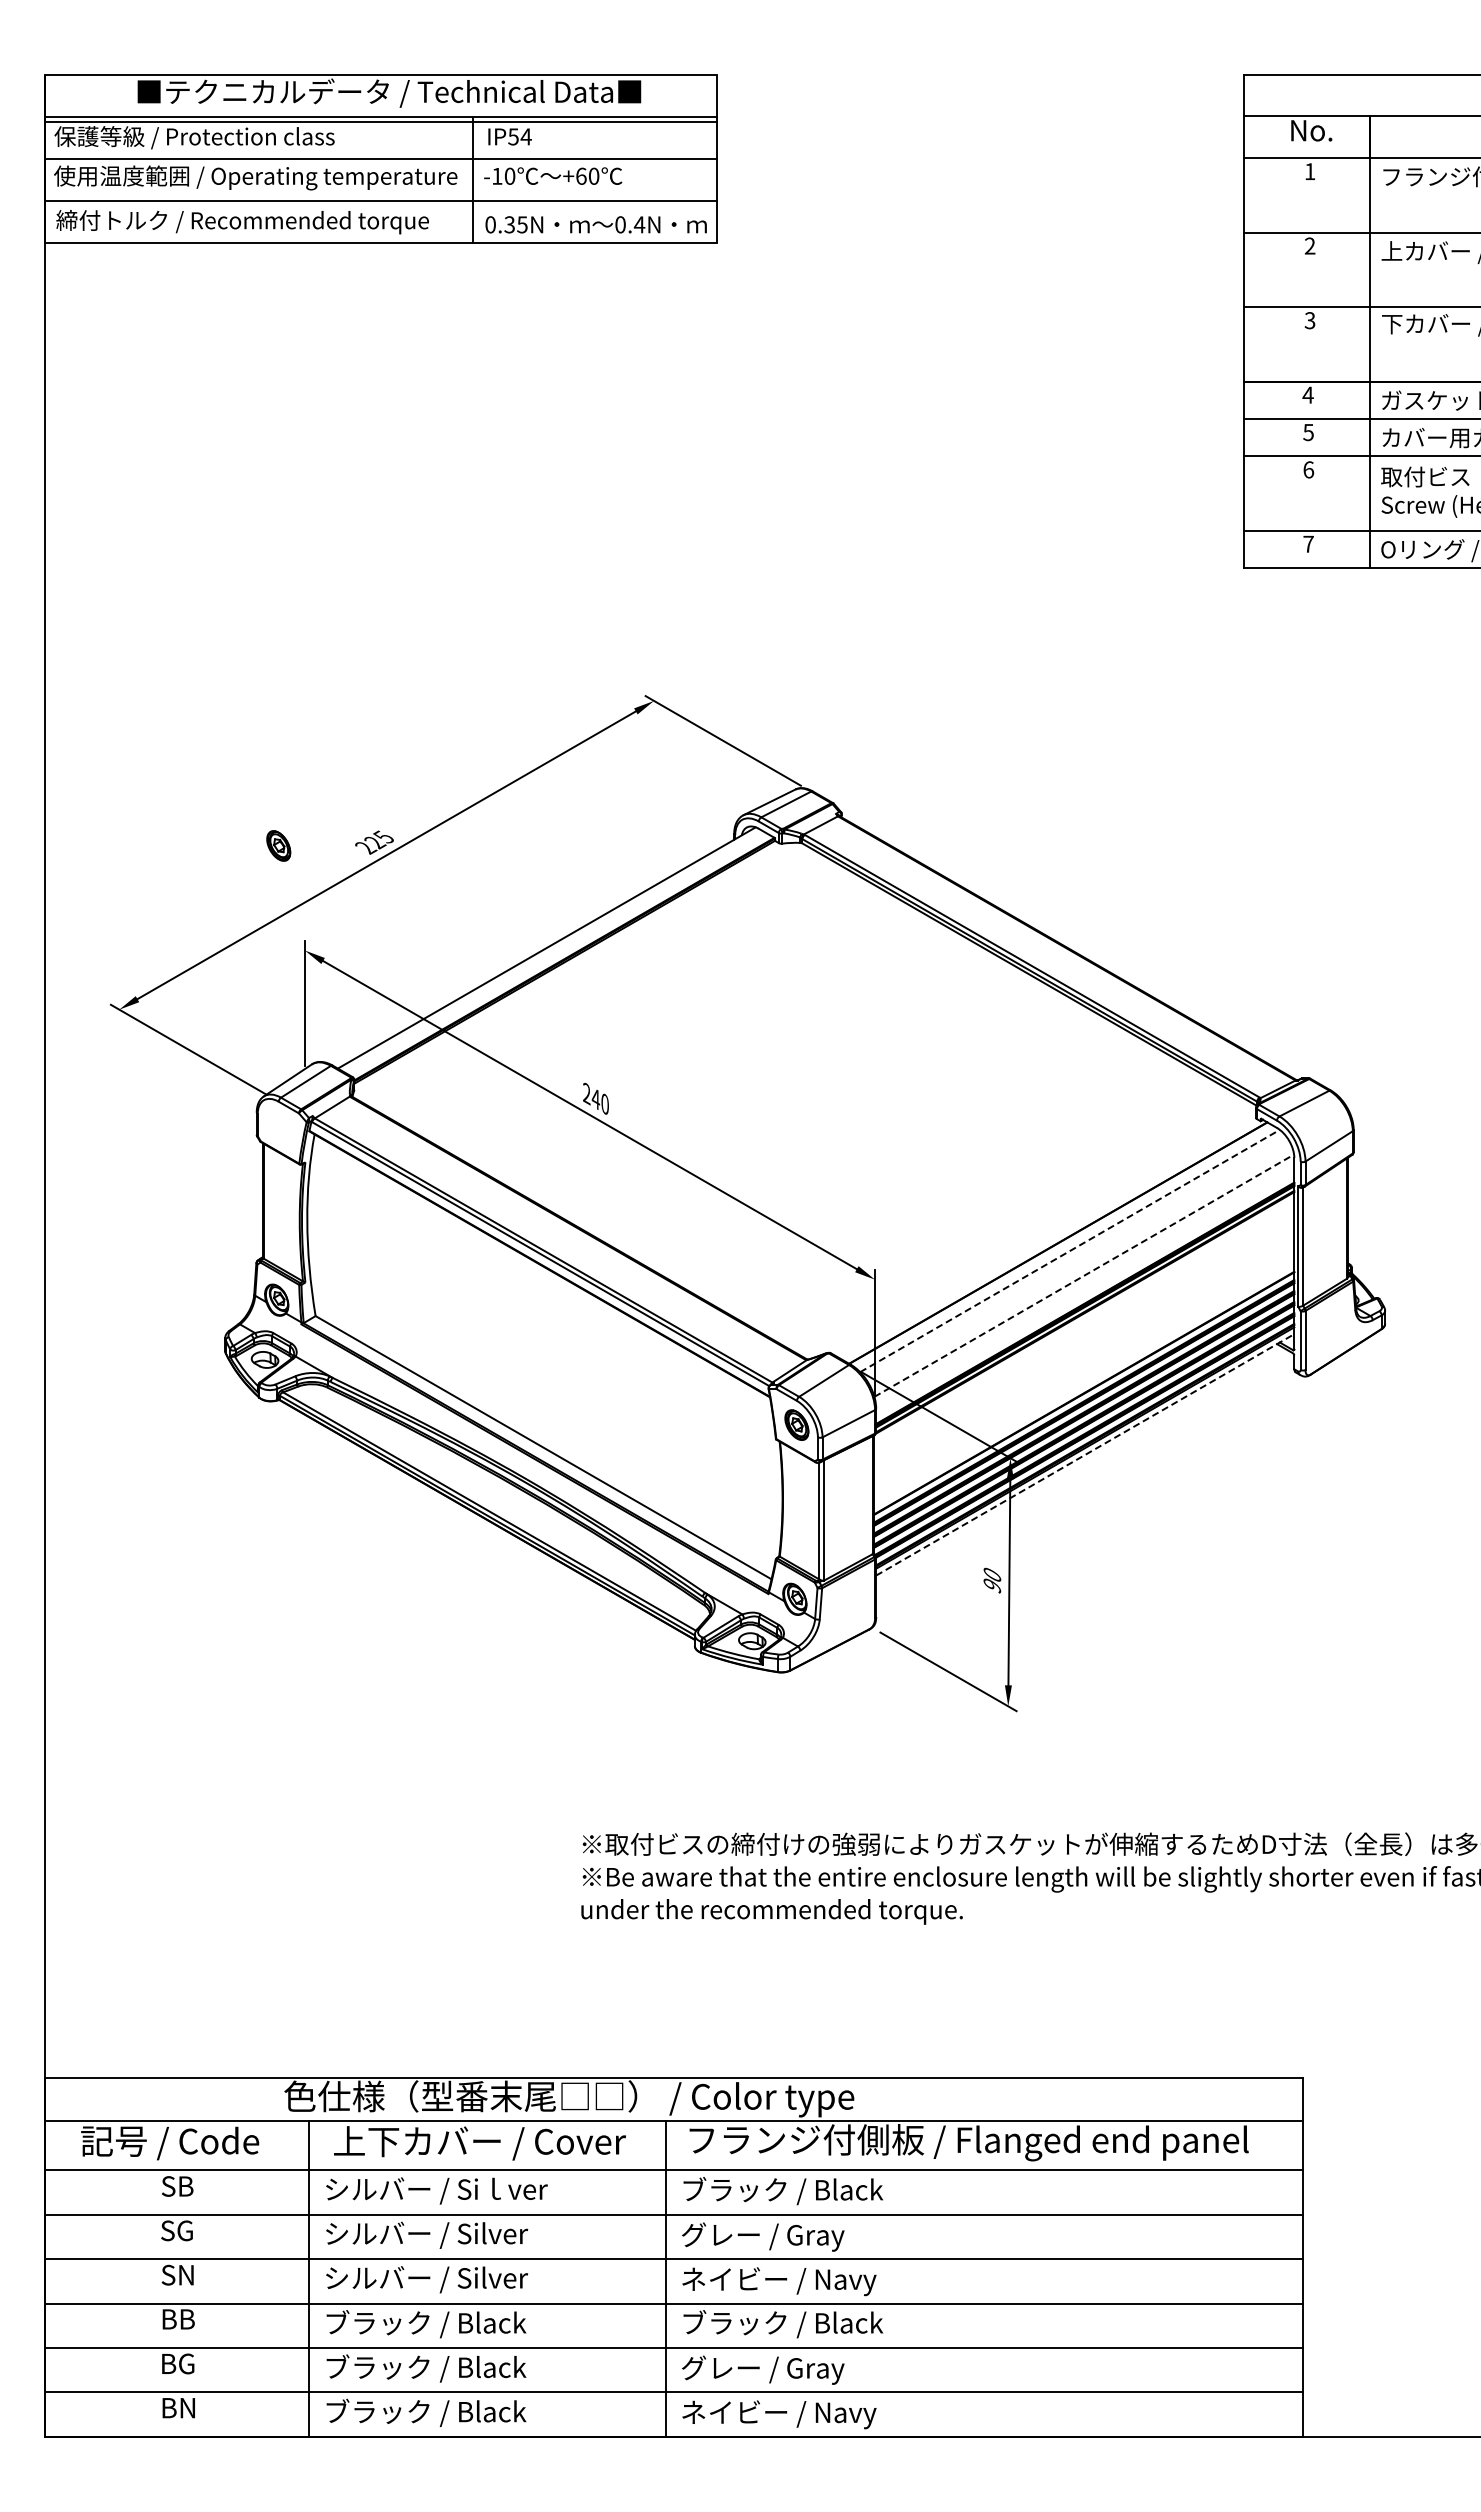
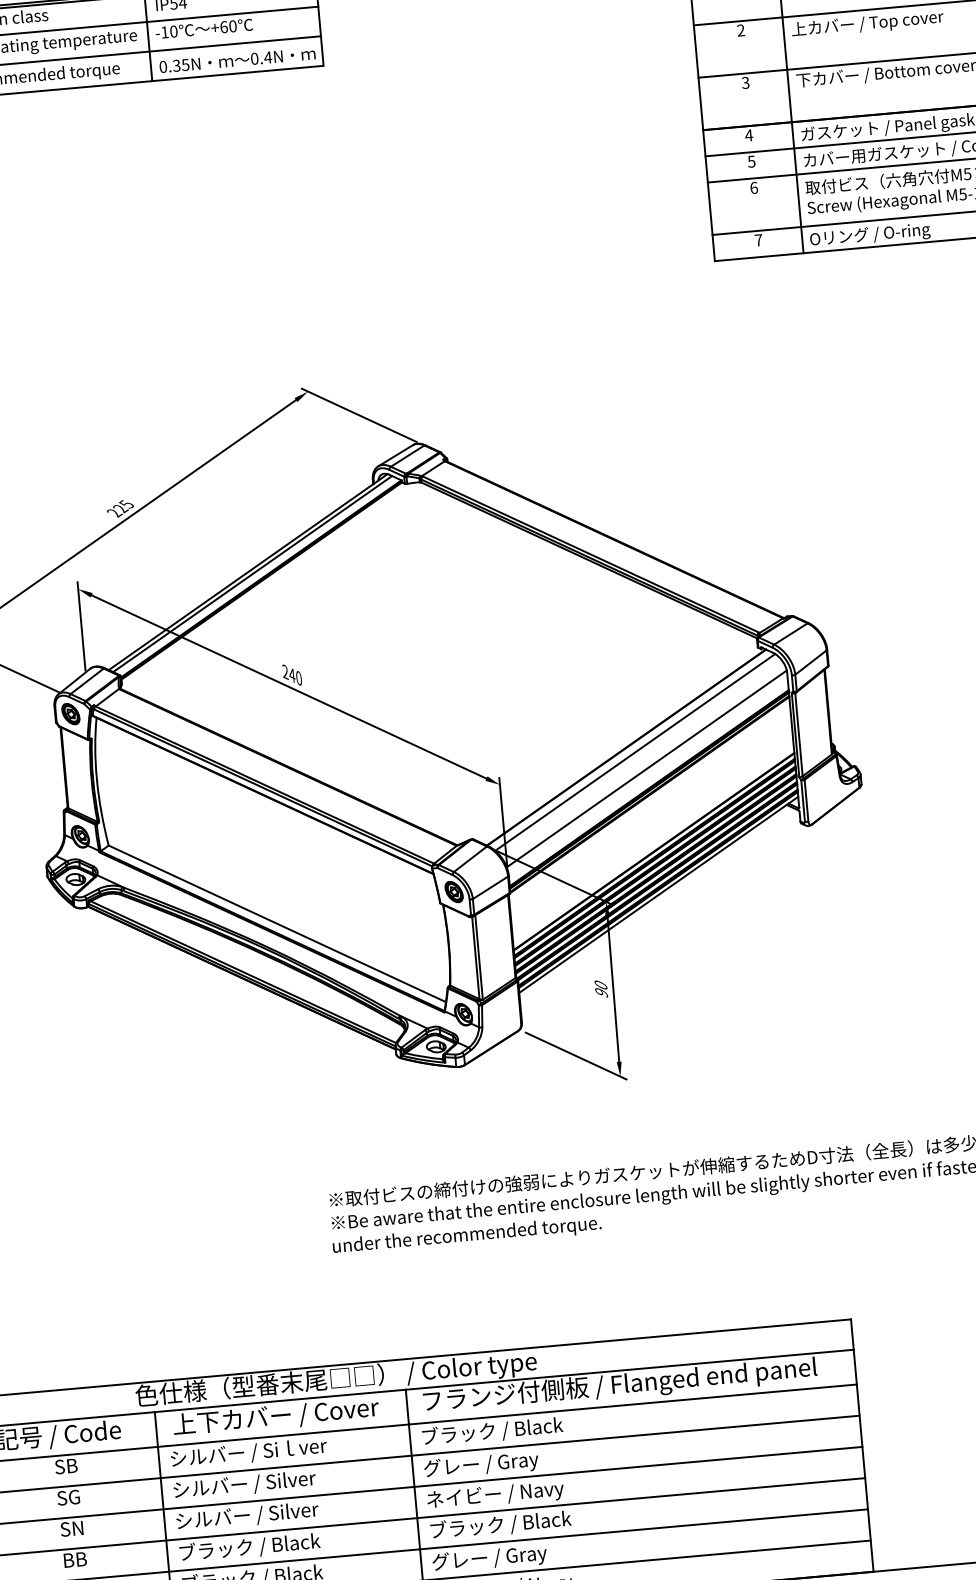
part: (278, 845) -> (70, 713), moved
line: (552, 951) -> (252, 574), added
line: (1070, 1250) -> (635, 752), dashed -> solid
line: (1084, 1275) -> (646, 768), dashed -> solid
line: (1085, 1454) -> (658, 894), dashed -> solid

